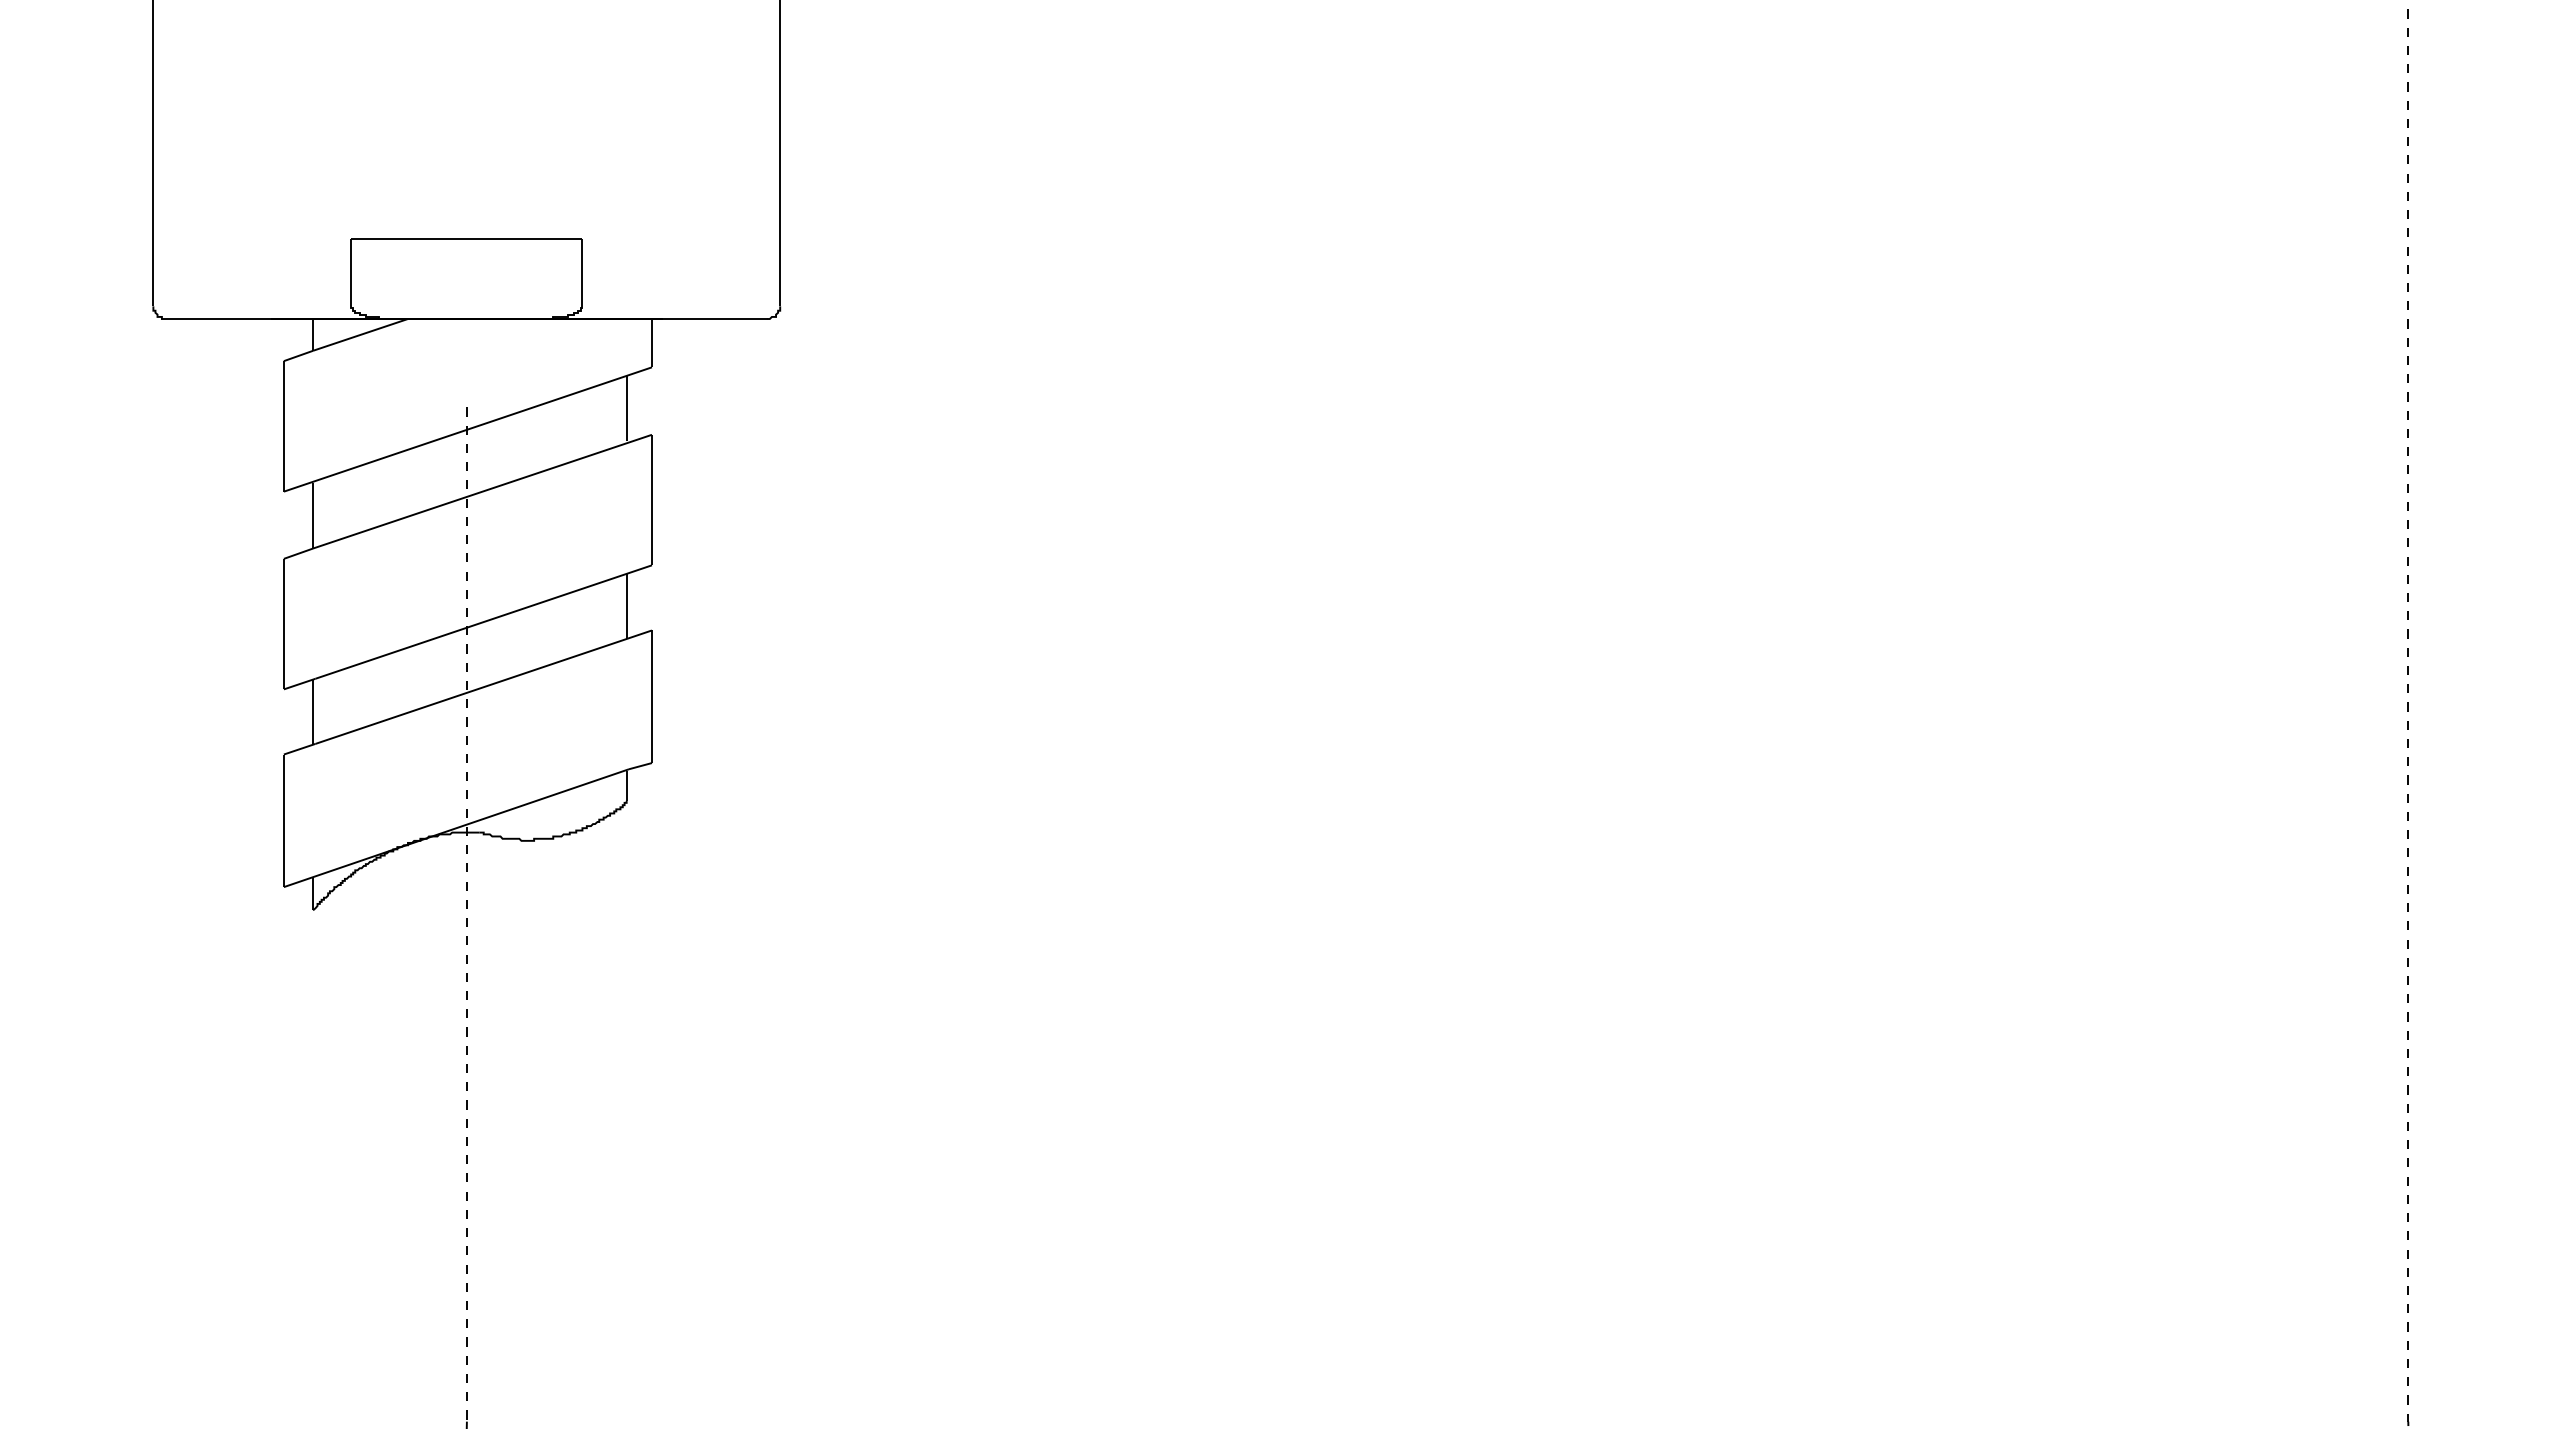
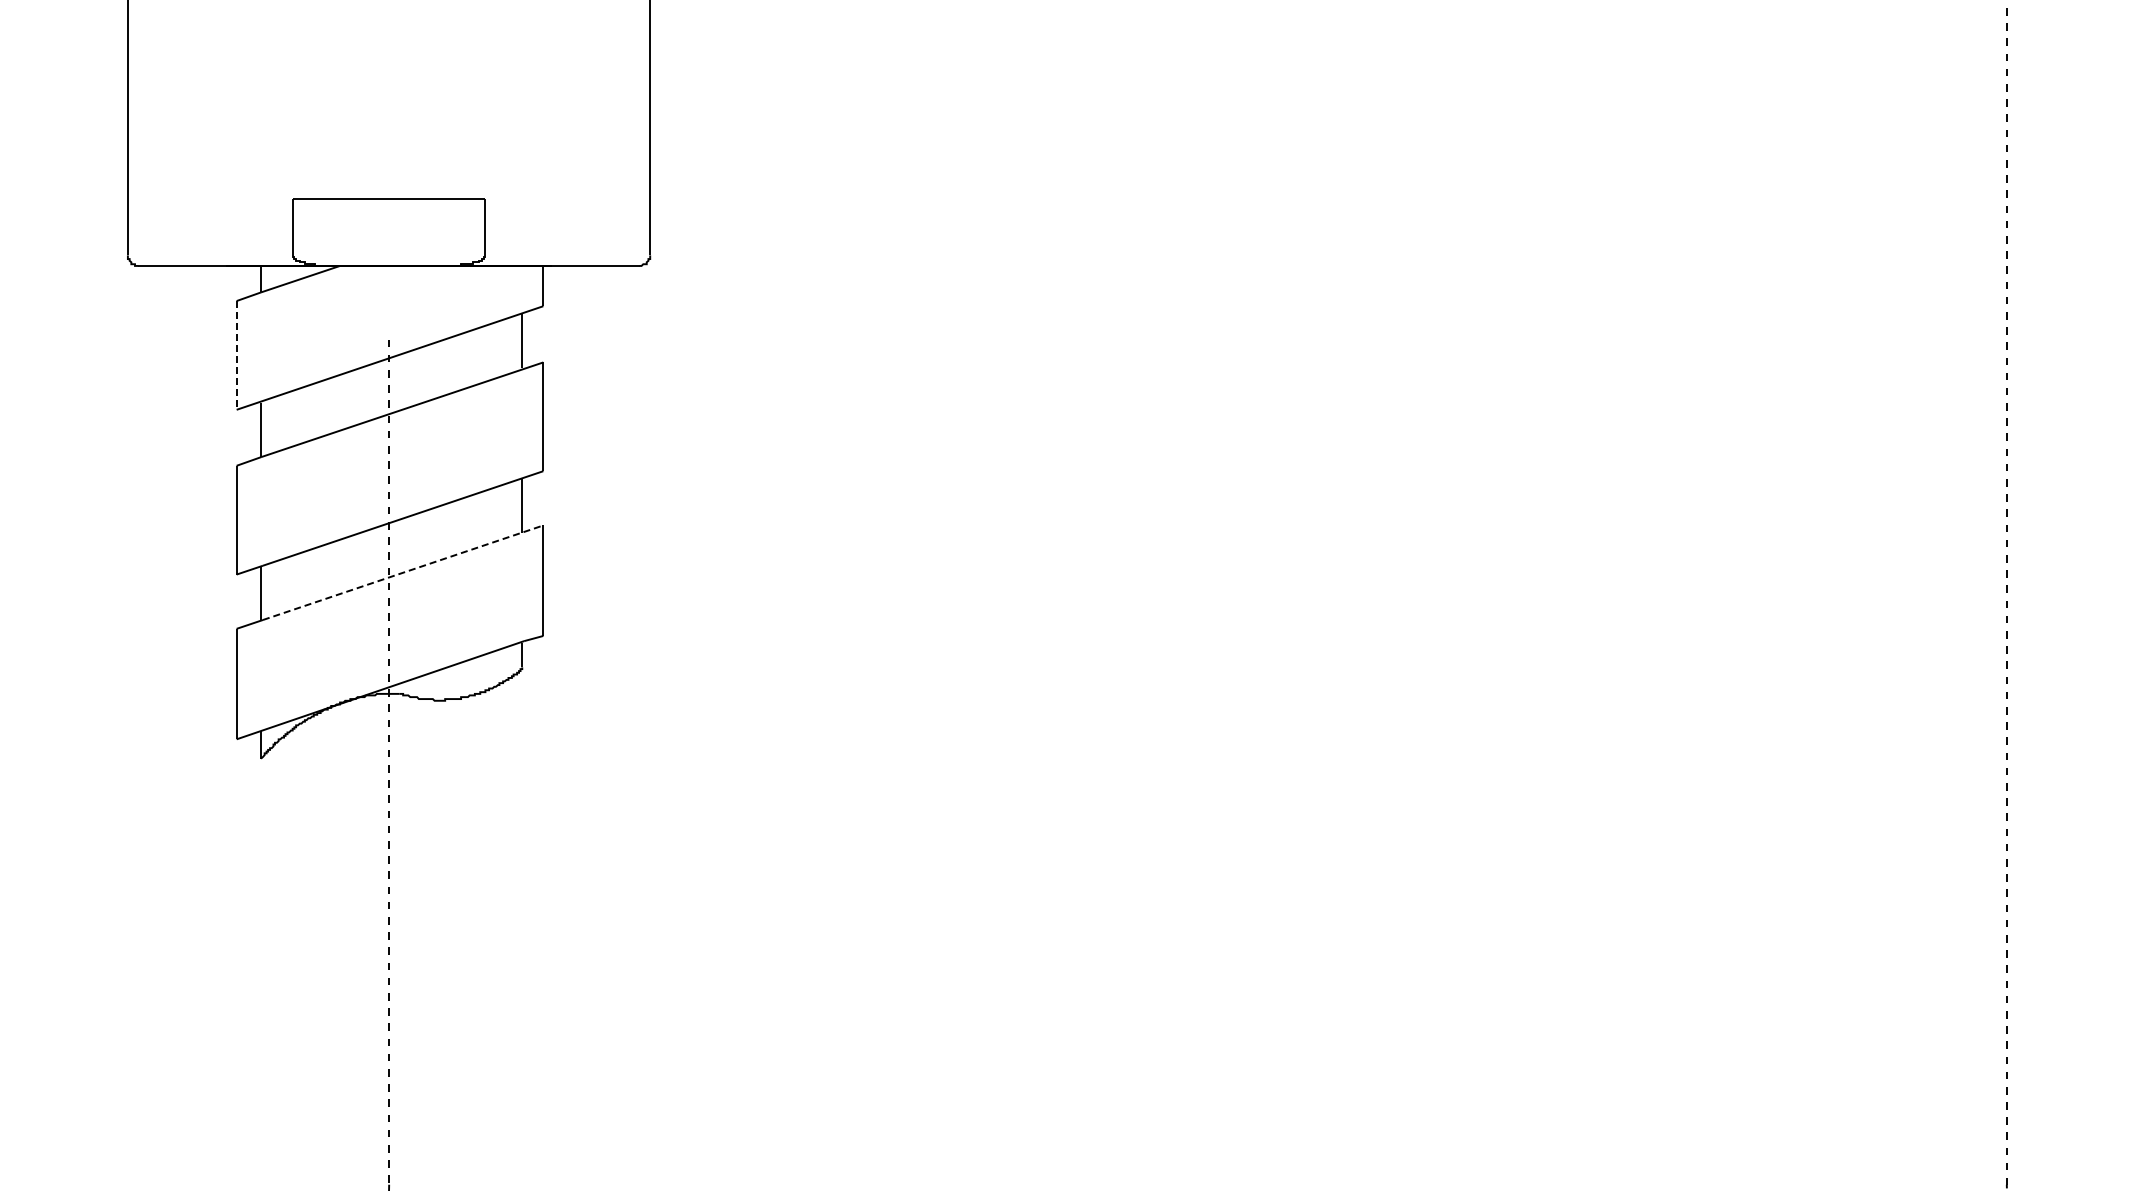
line: (283, 426) -> (236, 355), solid -> dashed
line: (484, 686) -> (403, 572), solid -> dashed

